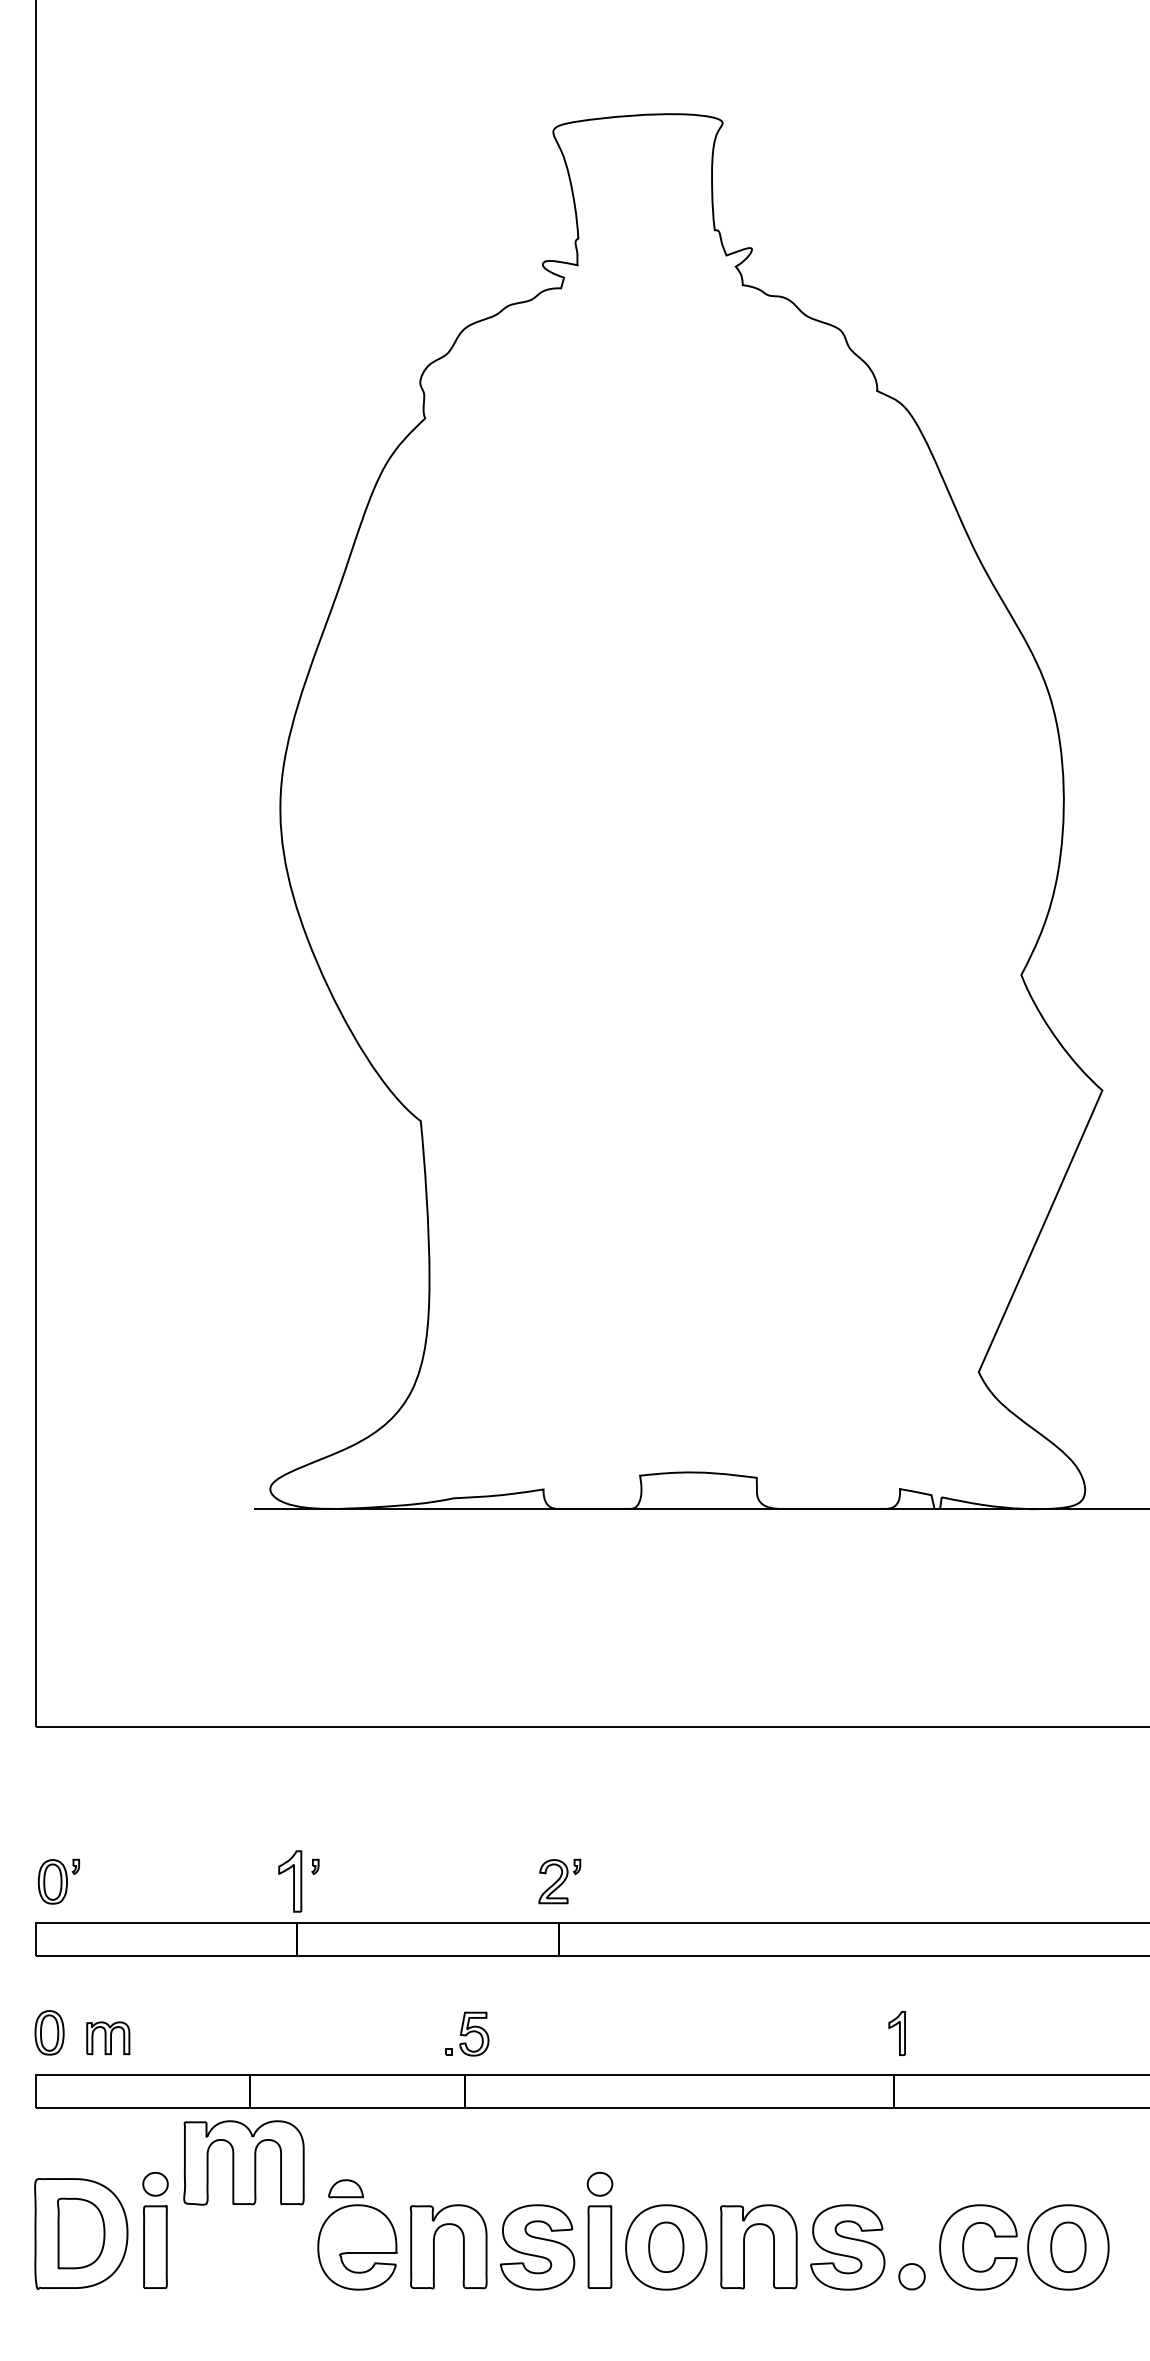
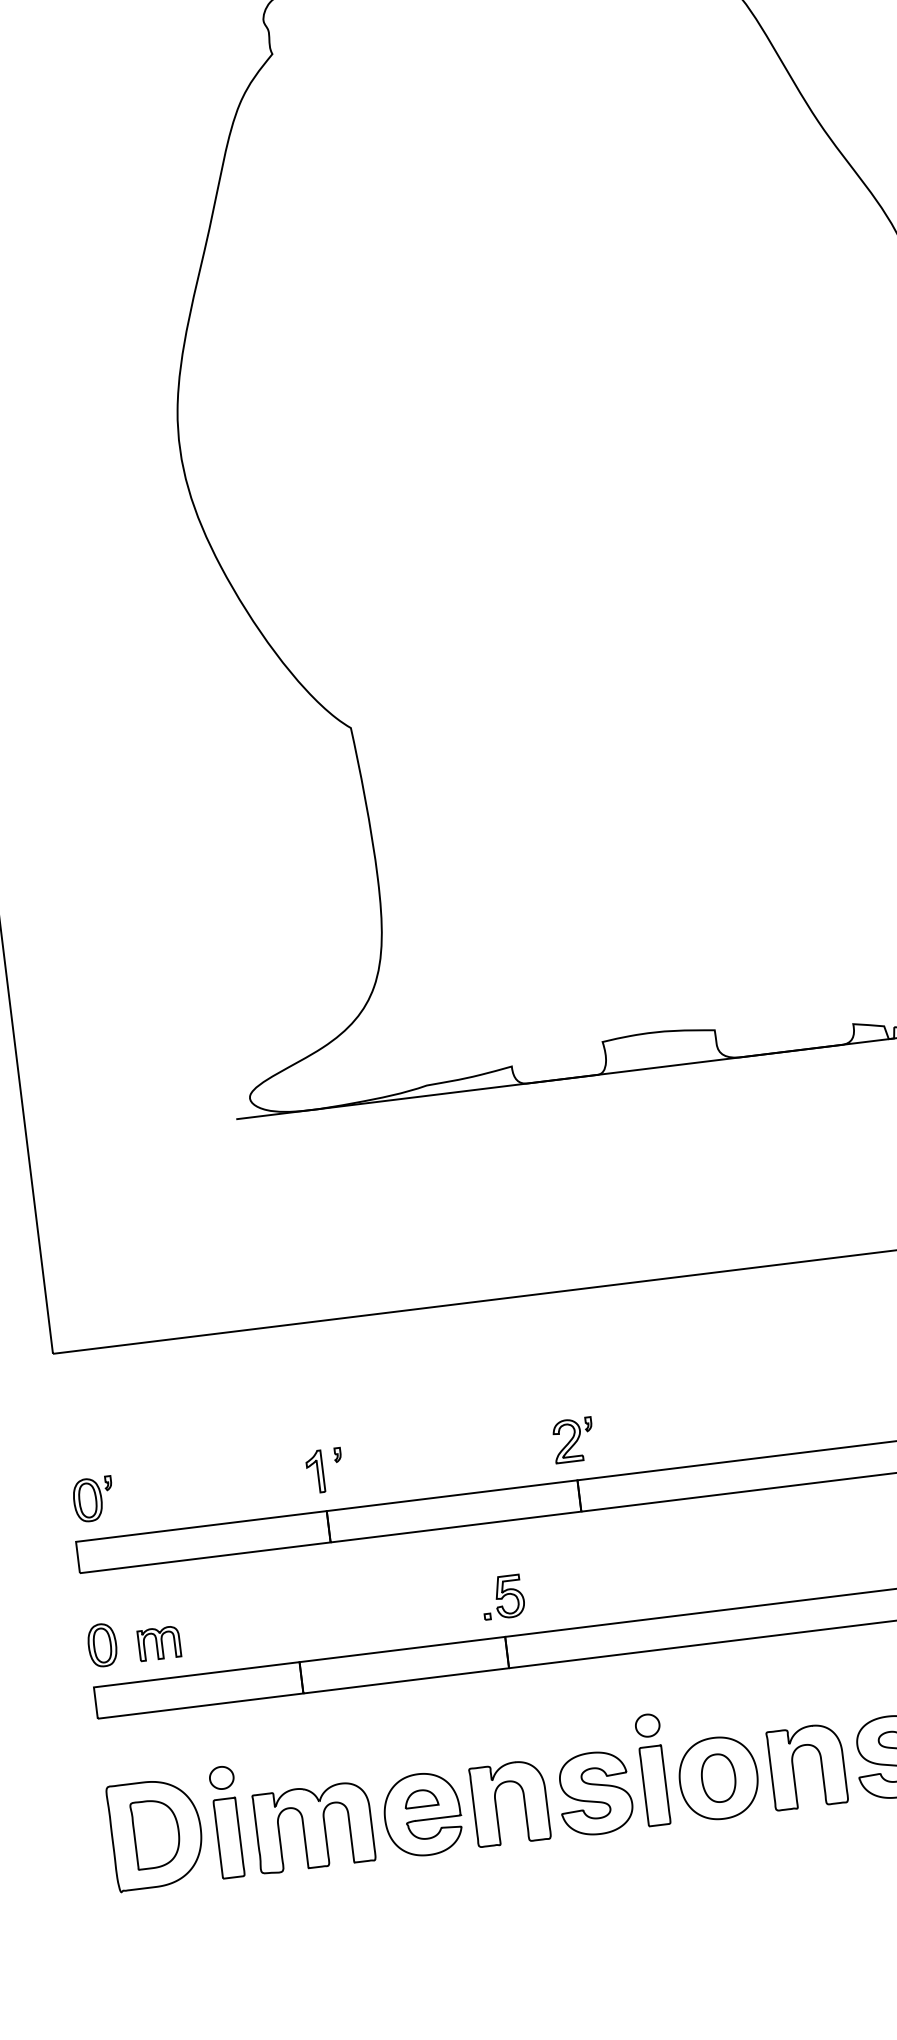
part: (290, 1881) -> (315, 1471), size x0.71
part: (243, 2162) -> (313, 1827), moved
part: (345, 2188) -> (420, 1798), moved

